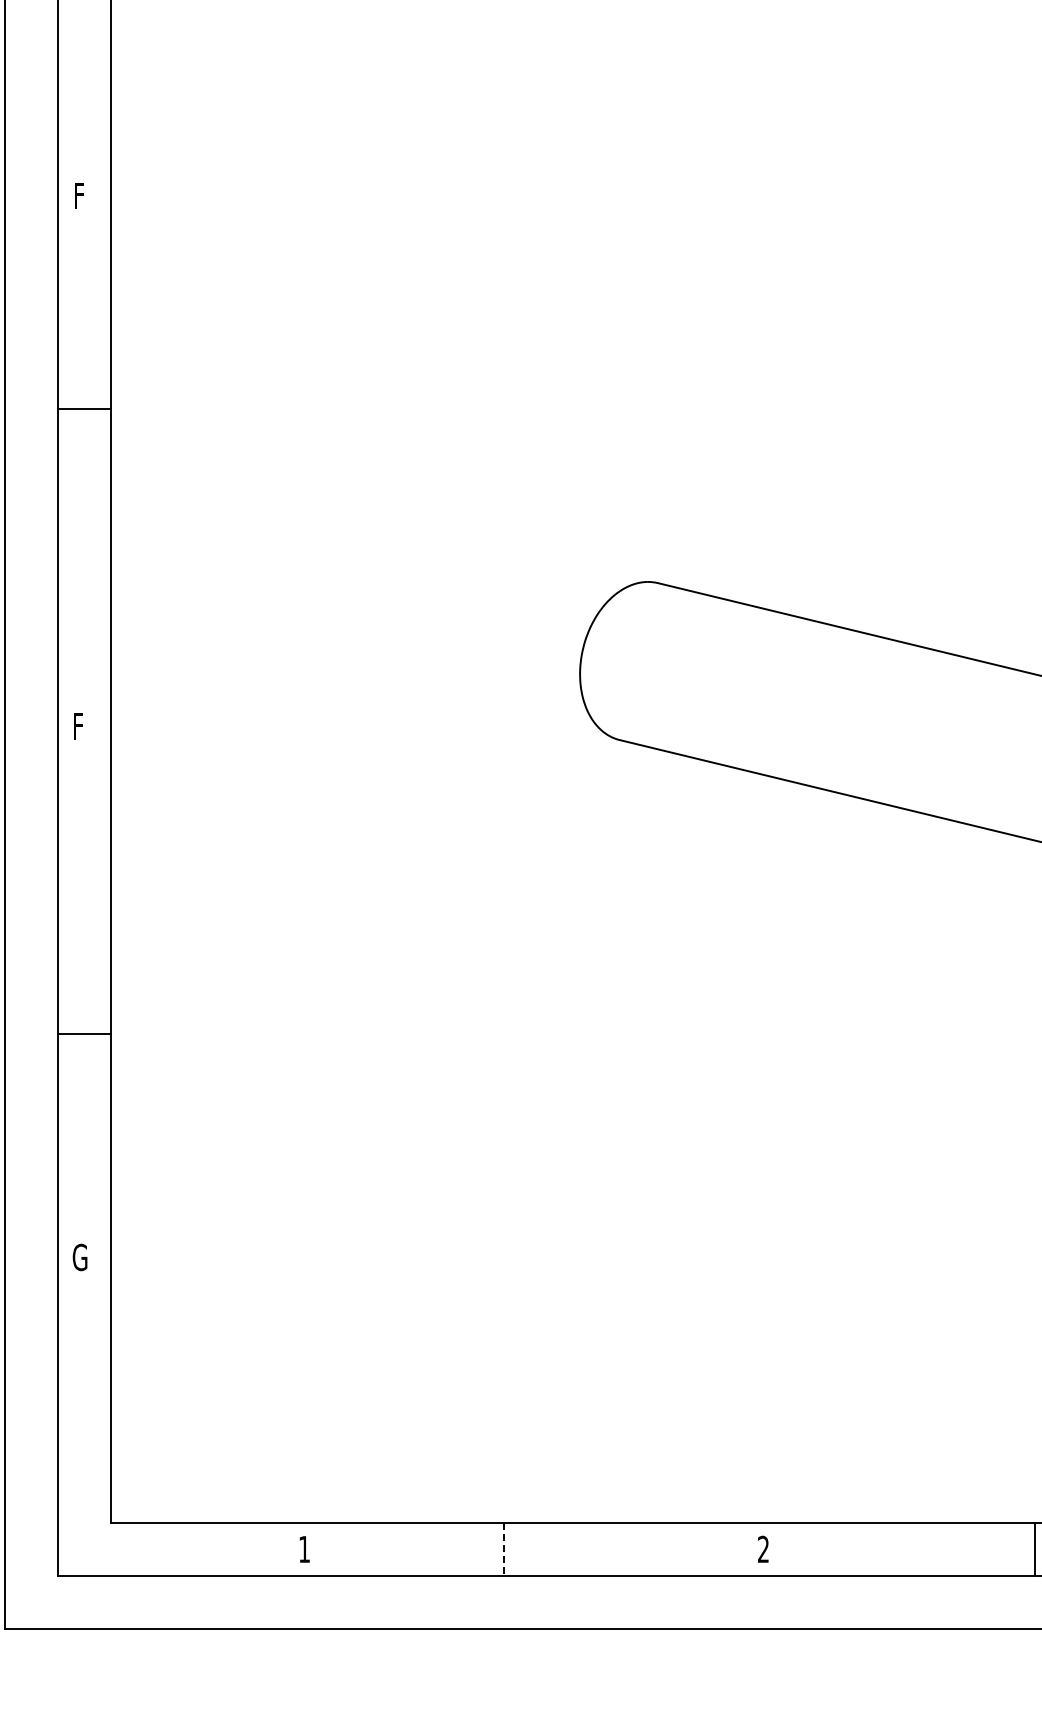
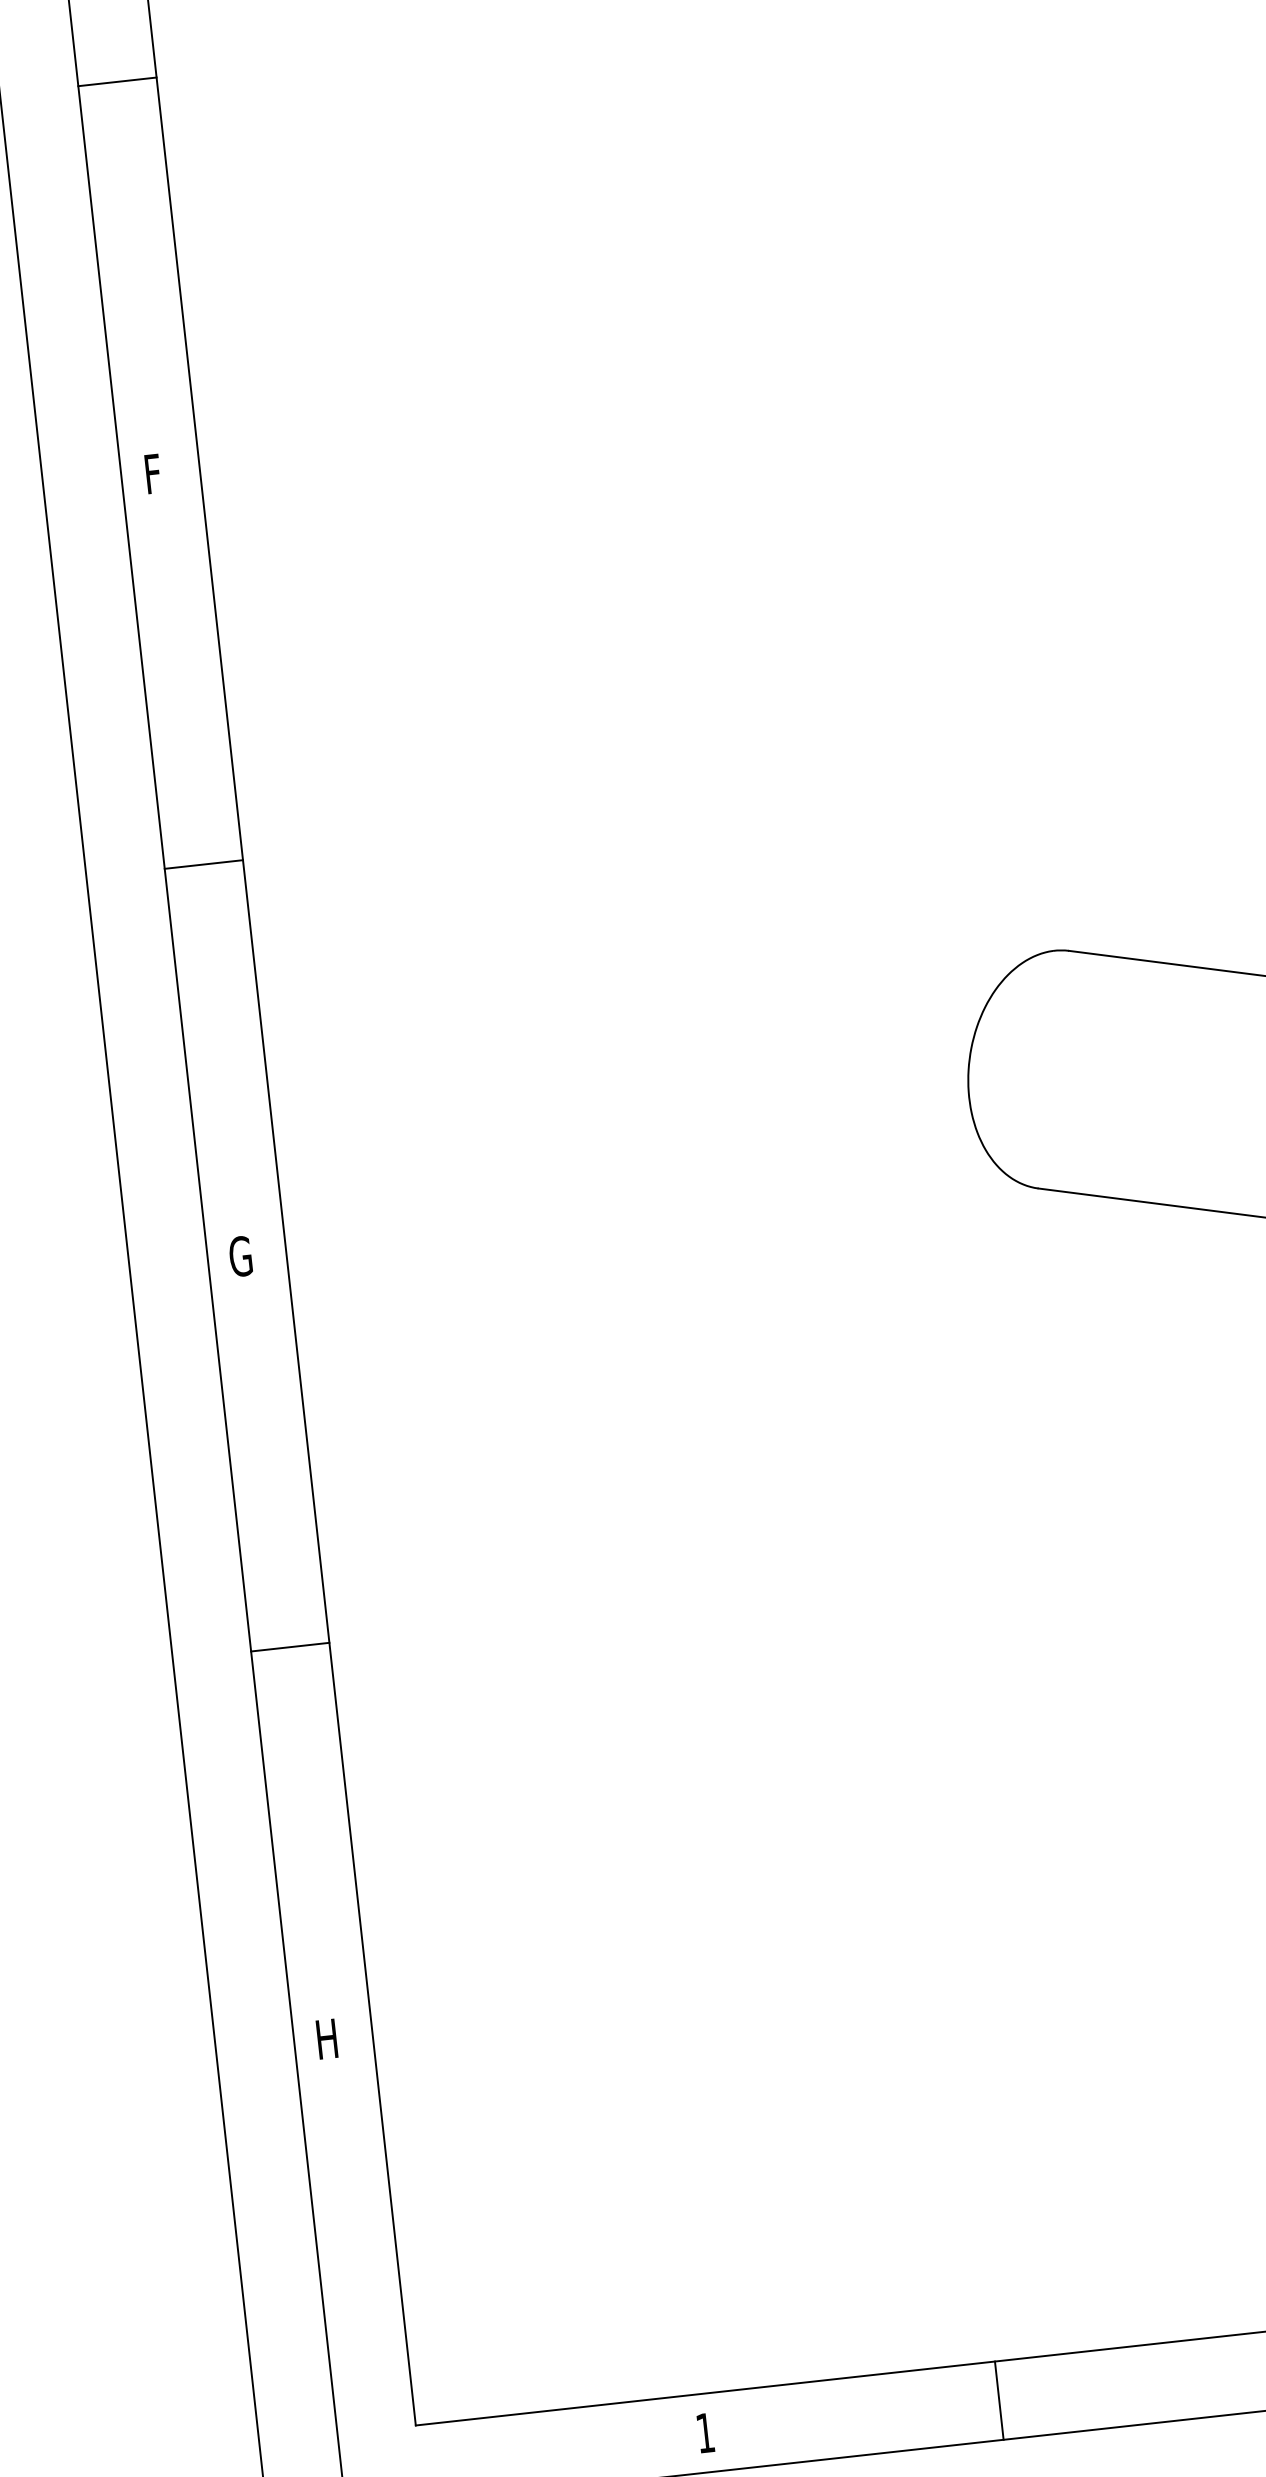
line: (84, 409) -> (203, 864), moved
text: (79, 726) -> (239, 1256), F -> G
line: (84, 1034) -> (290, 1647), moved
text: (79, 1257) -> (326, 2039), G -> H
line: (503, 1549) -> (998, 2400), dashed -> solid

